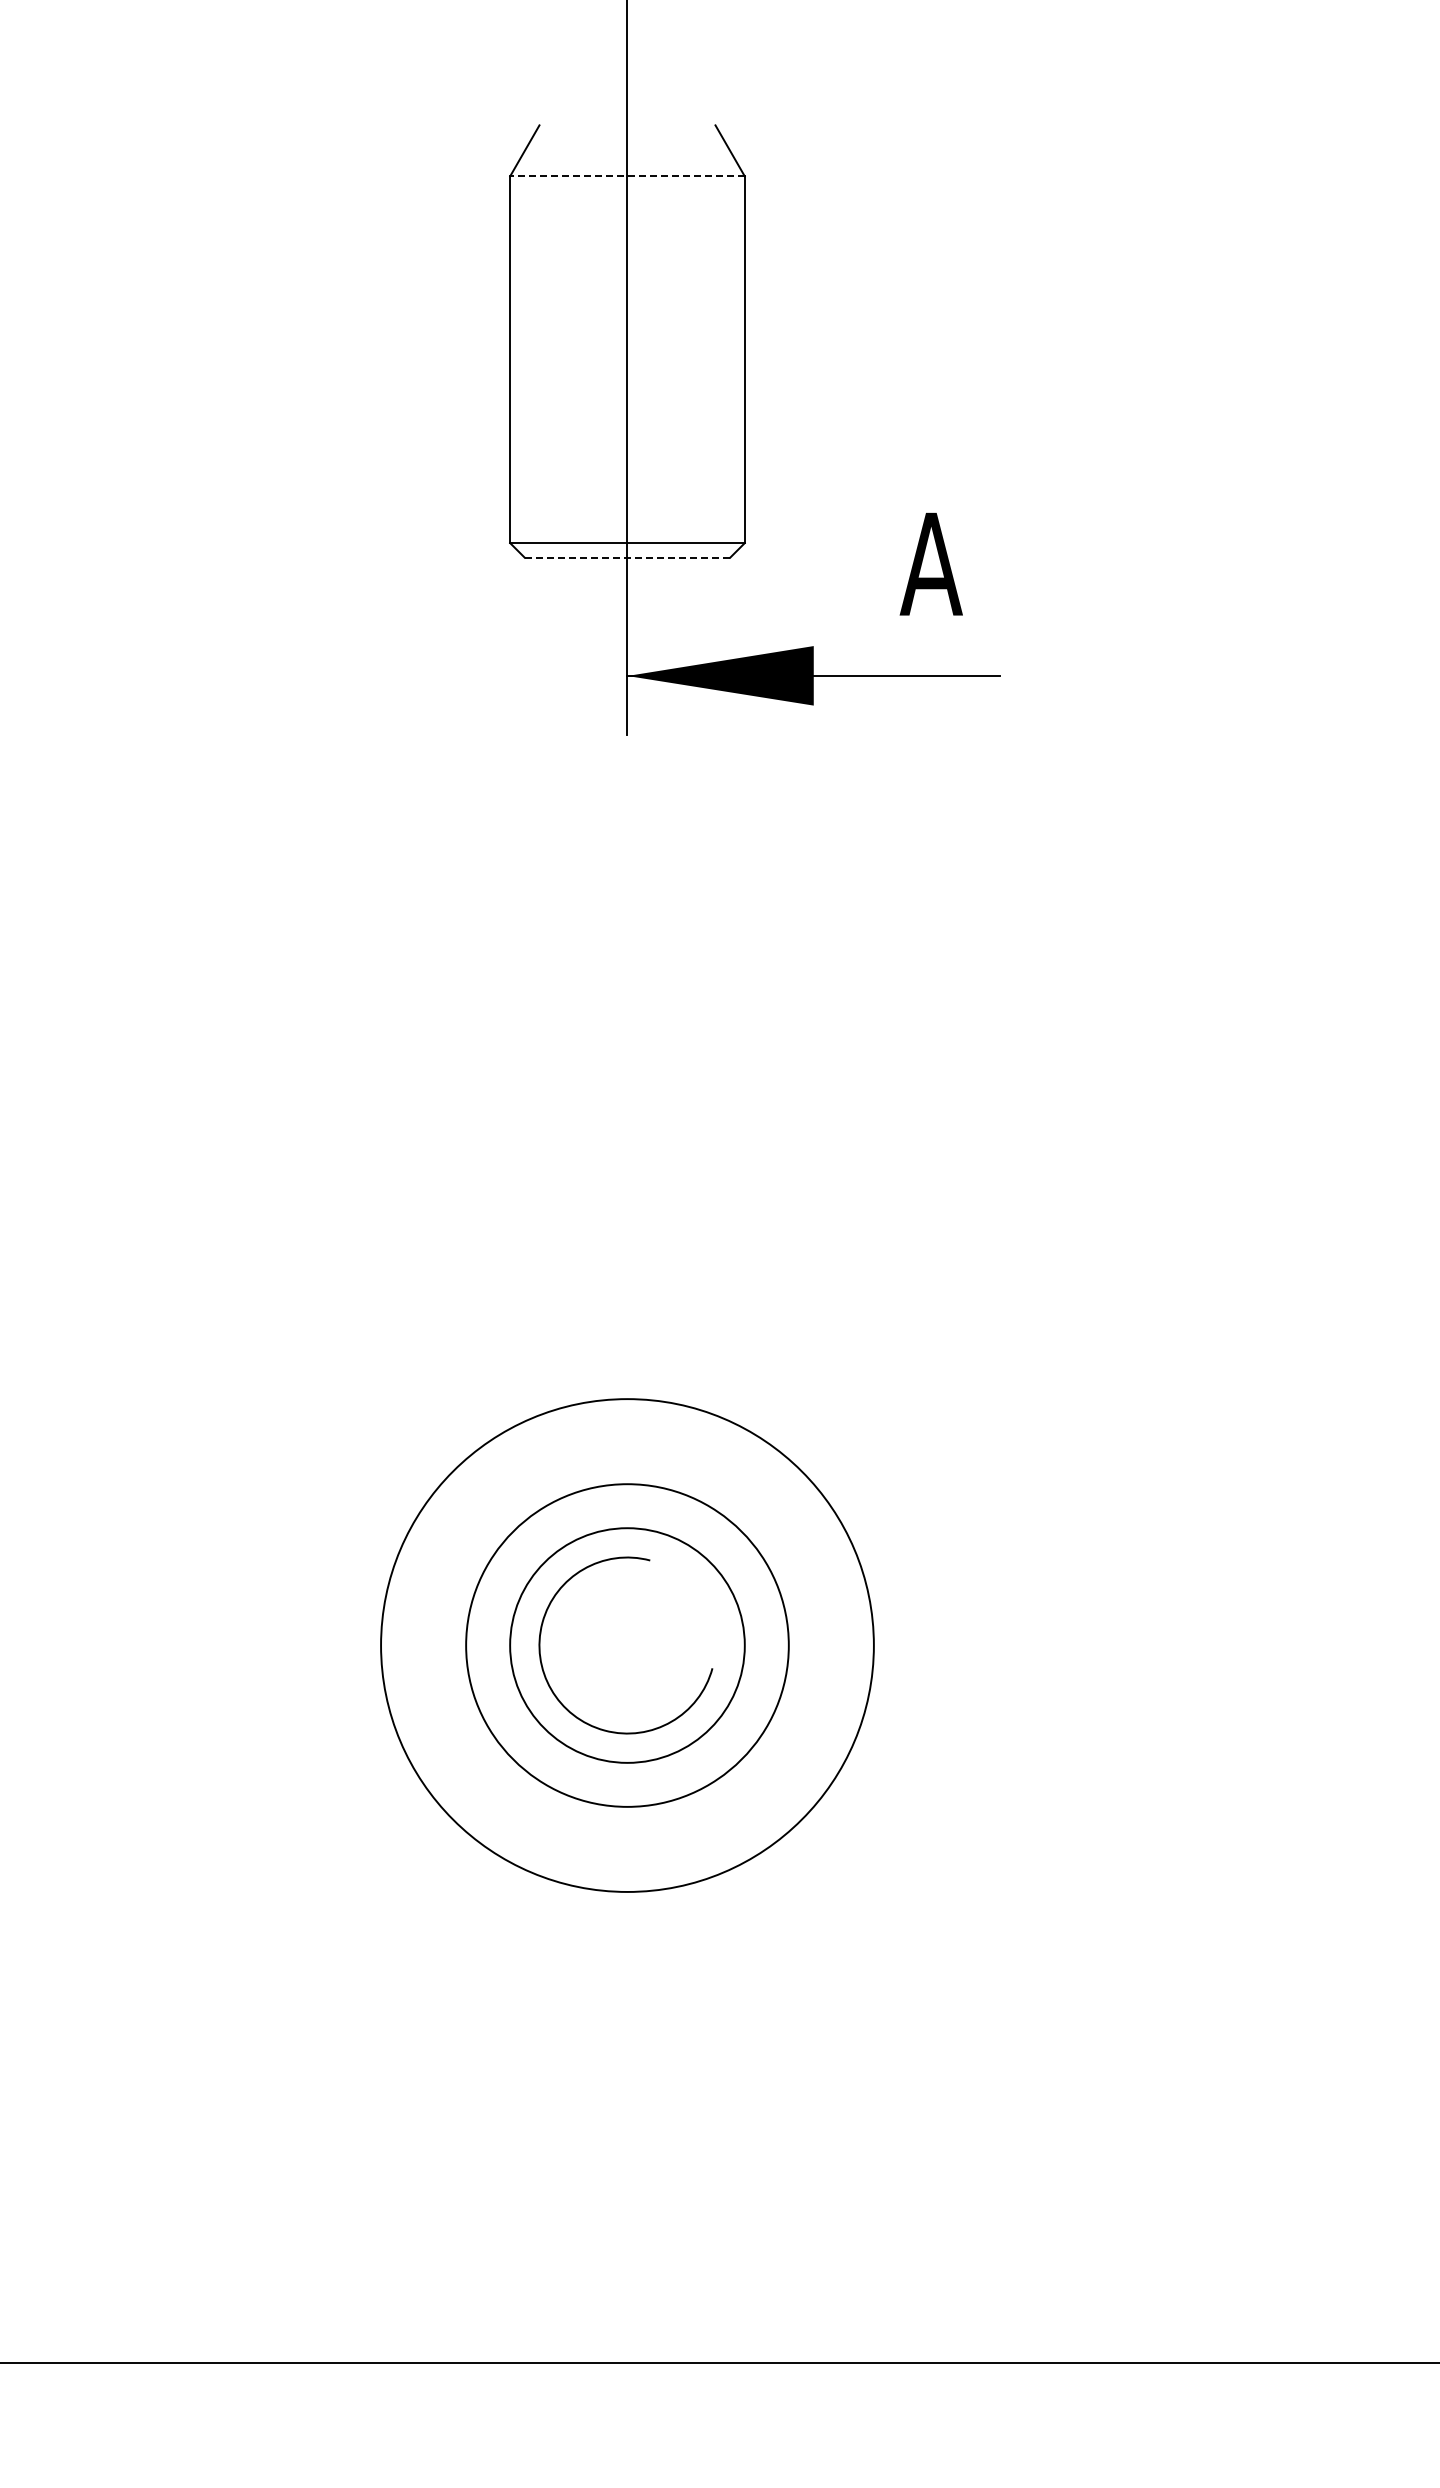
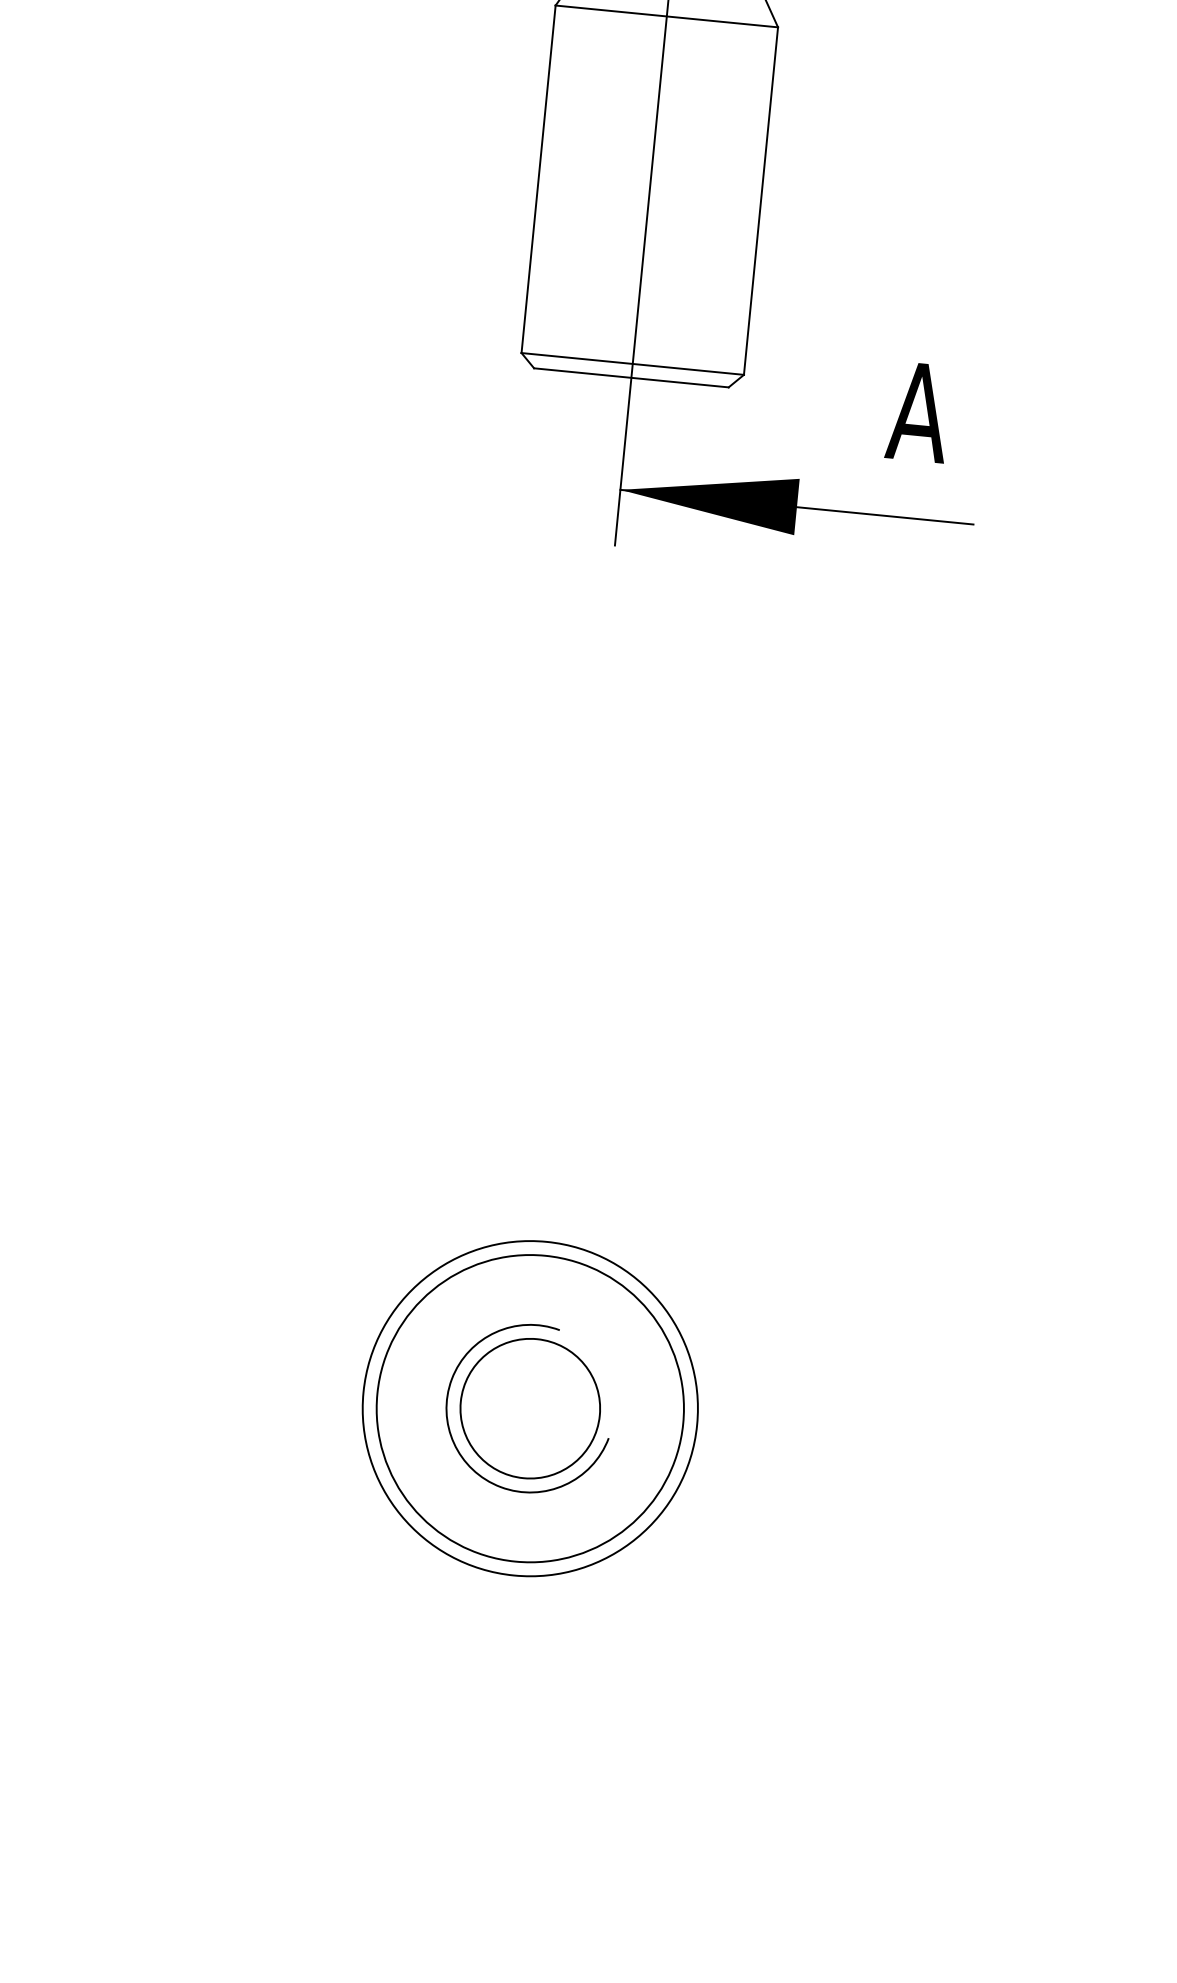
line: (626, 176) -> (665, 16), dashed -> solid
line: (627, 557) -> (631, 377), dashed -> solid
circle: (627, 1645) -> (530, 1408), size x0.62
circle: (627, 1645) -> (530, 1408), size x0.71

